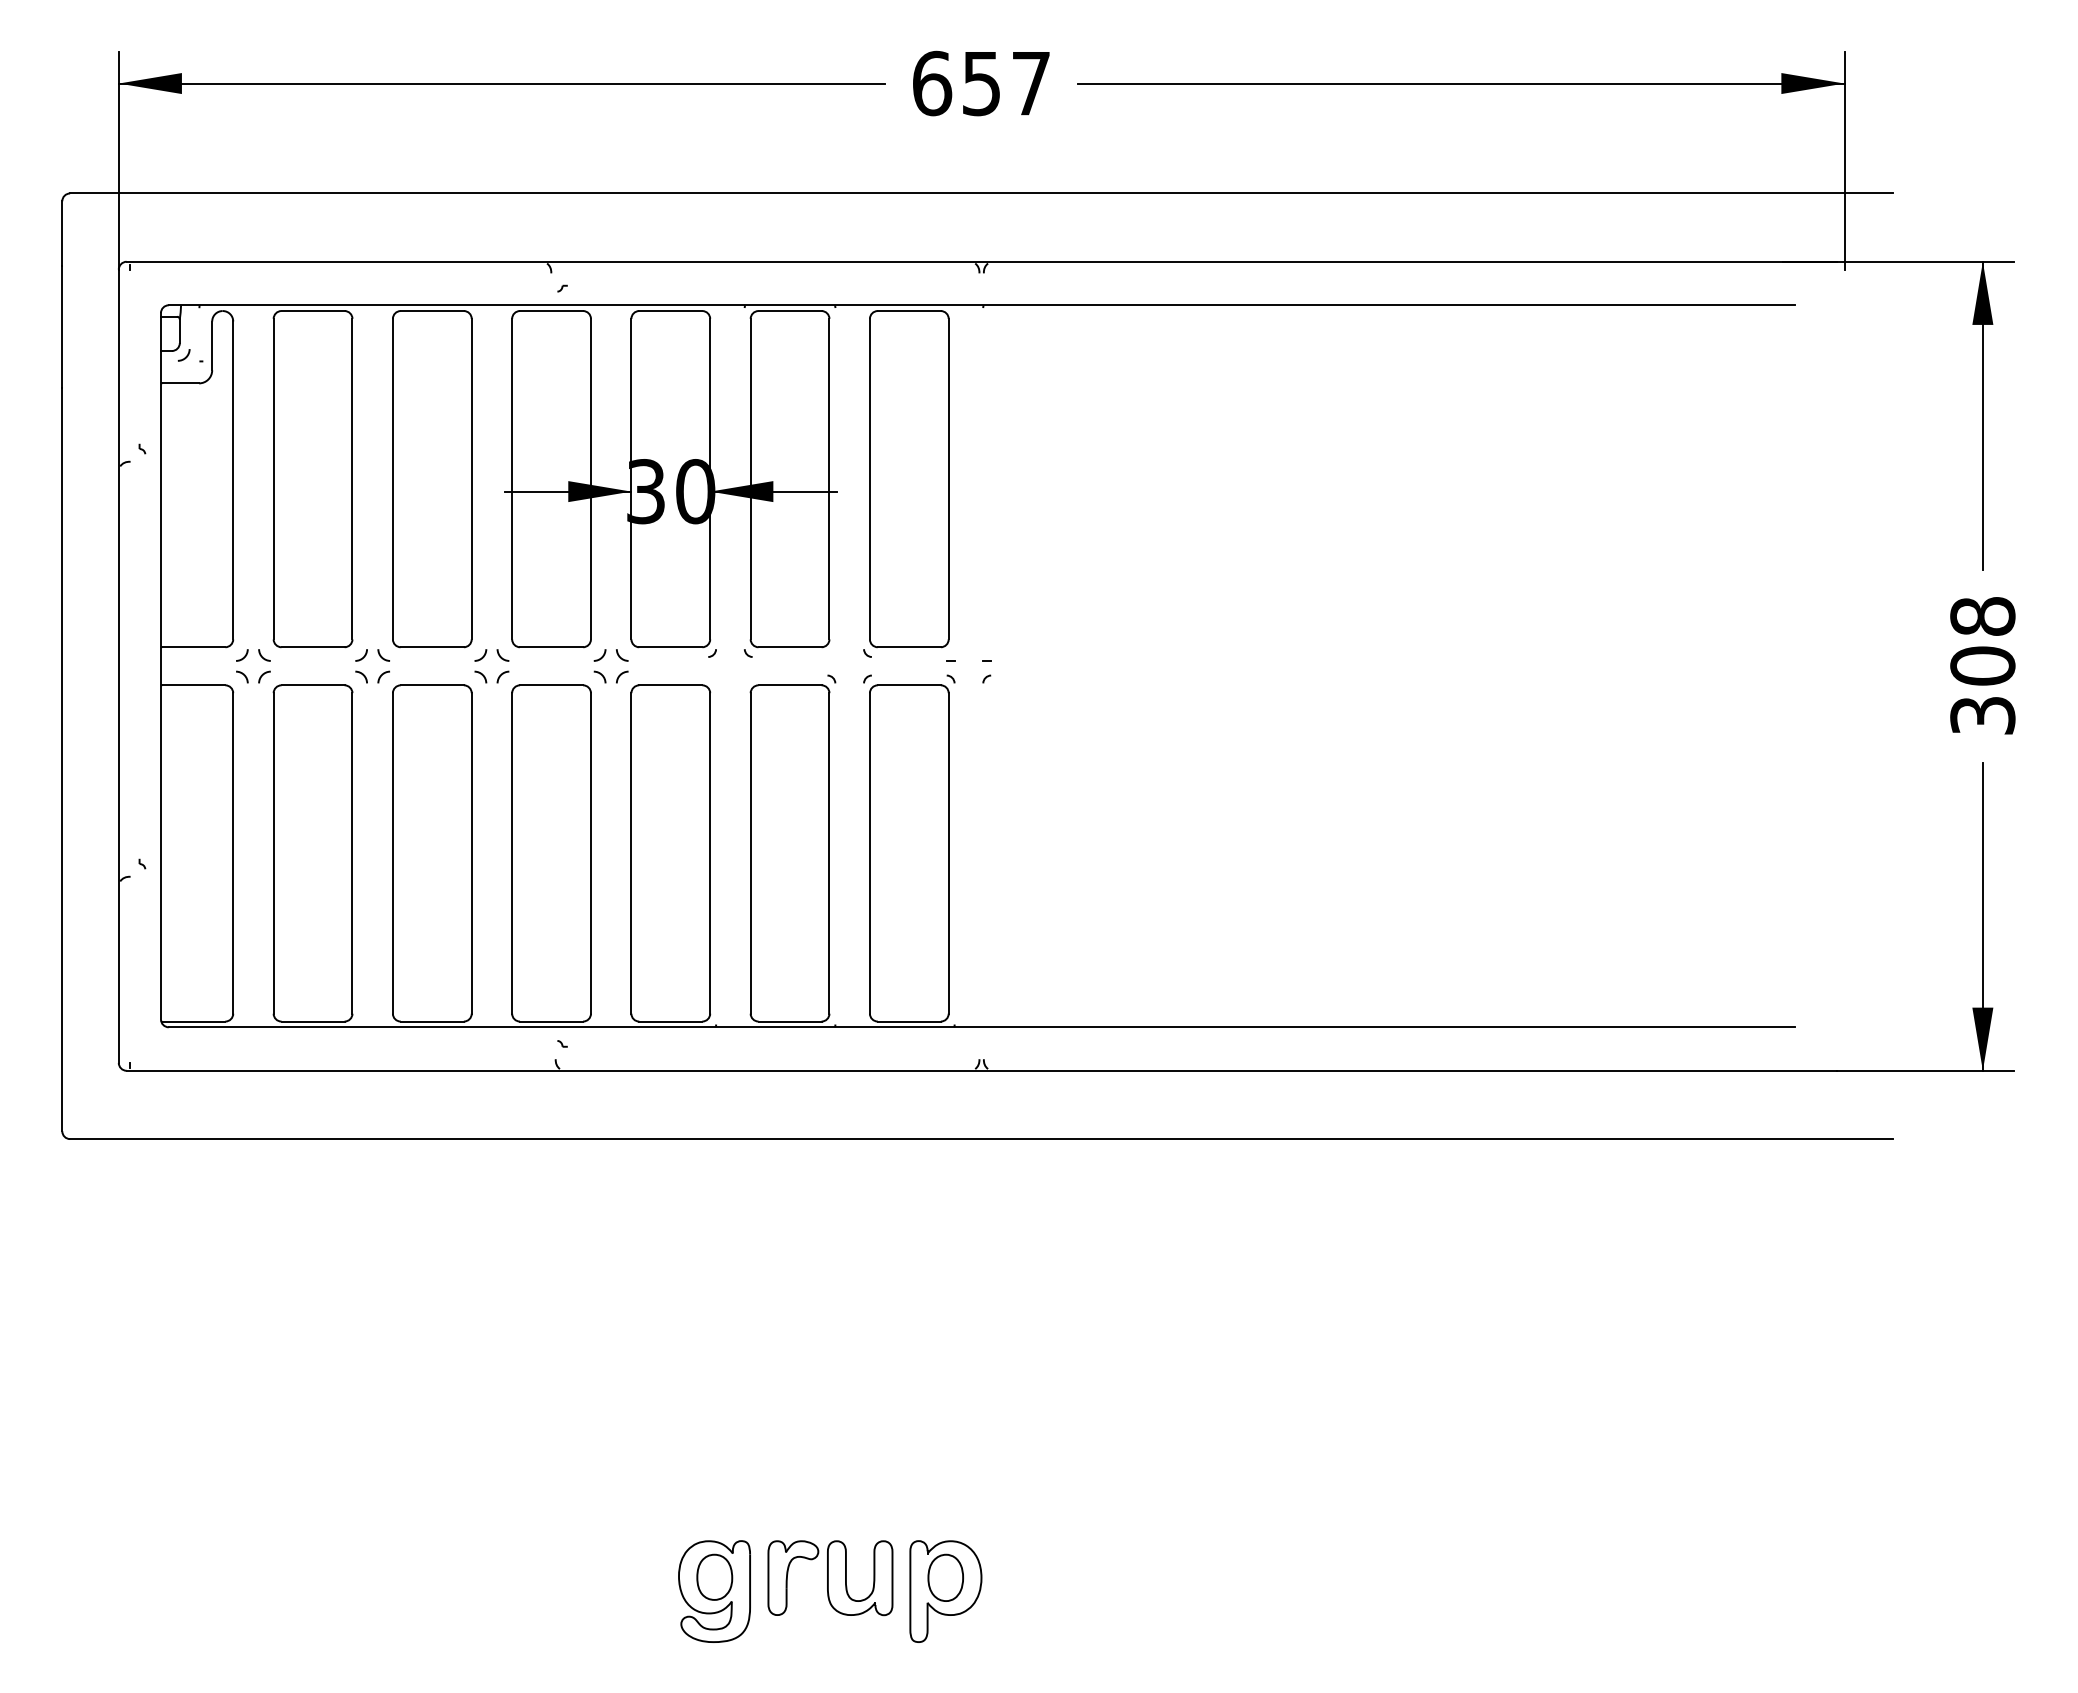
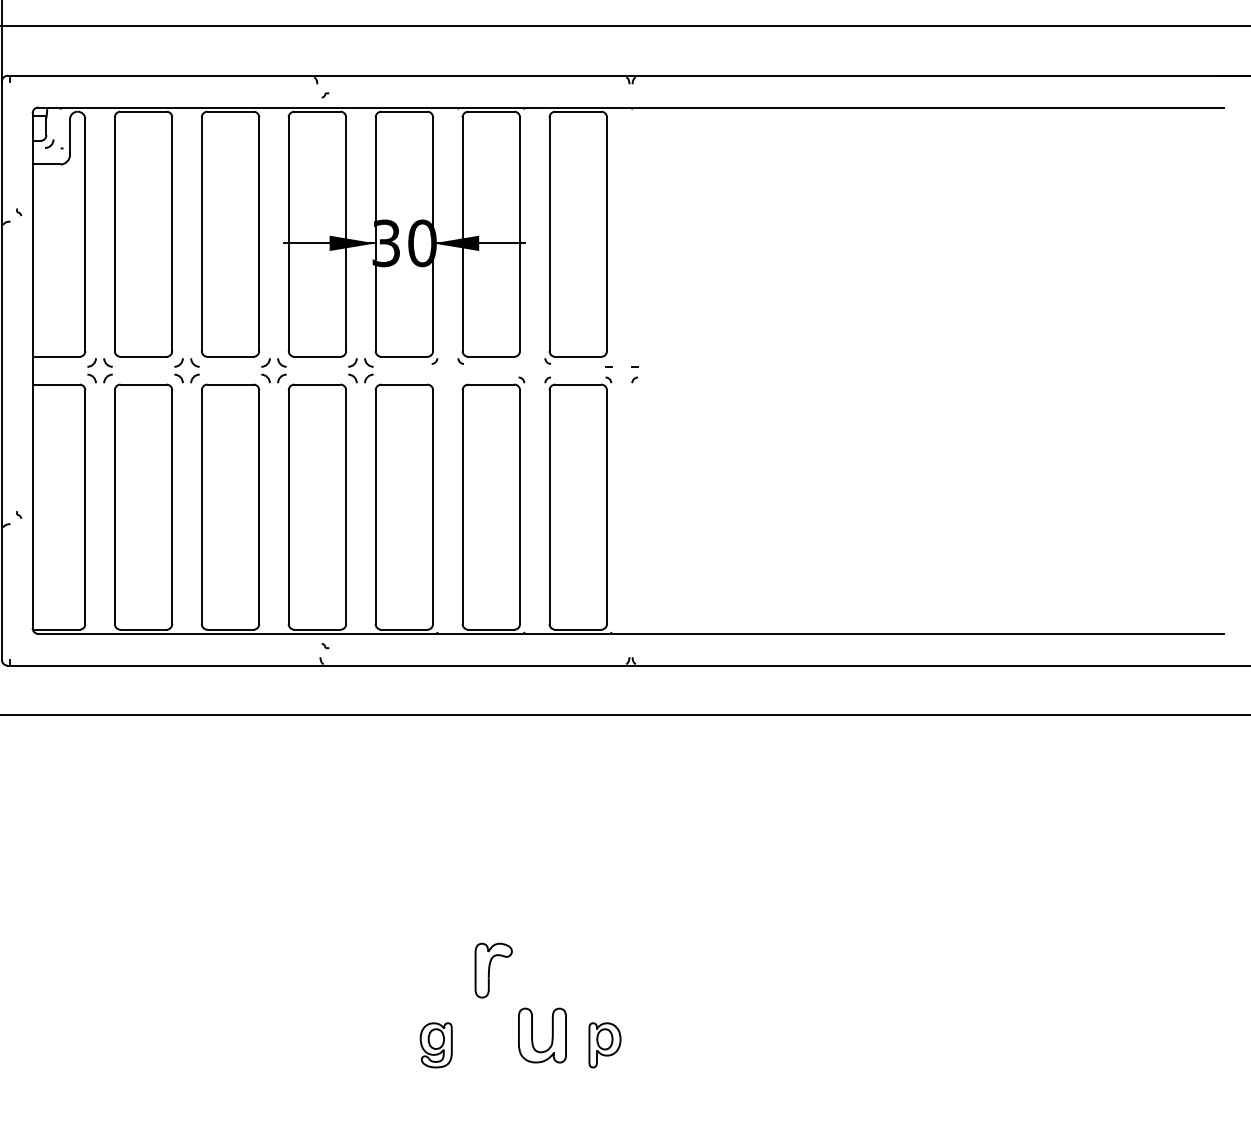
part: (793, 1577) -> (493, 970), moved
part: (714, 1591) -> (436, 1045), size x0.6
part: (945, 1591) -> (604, 1045), size x0.6

